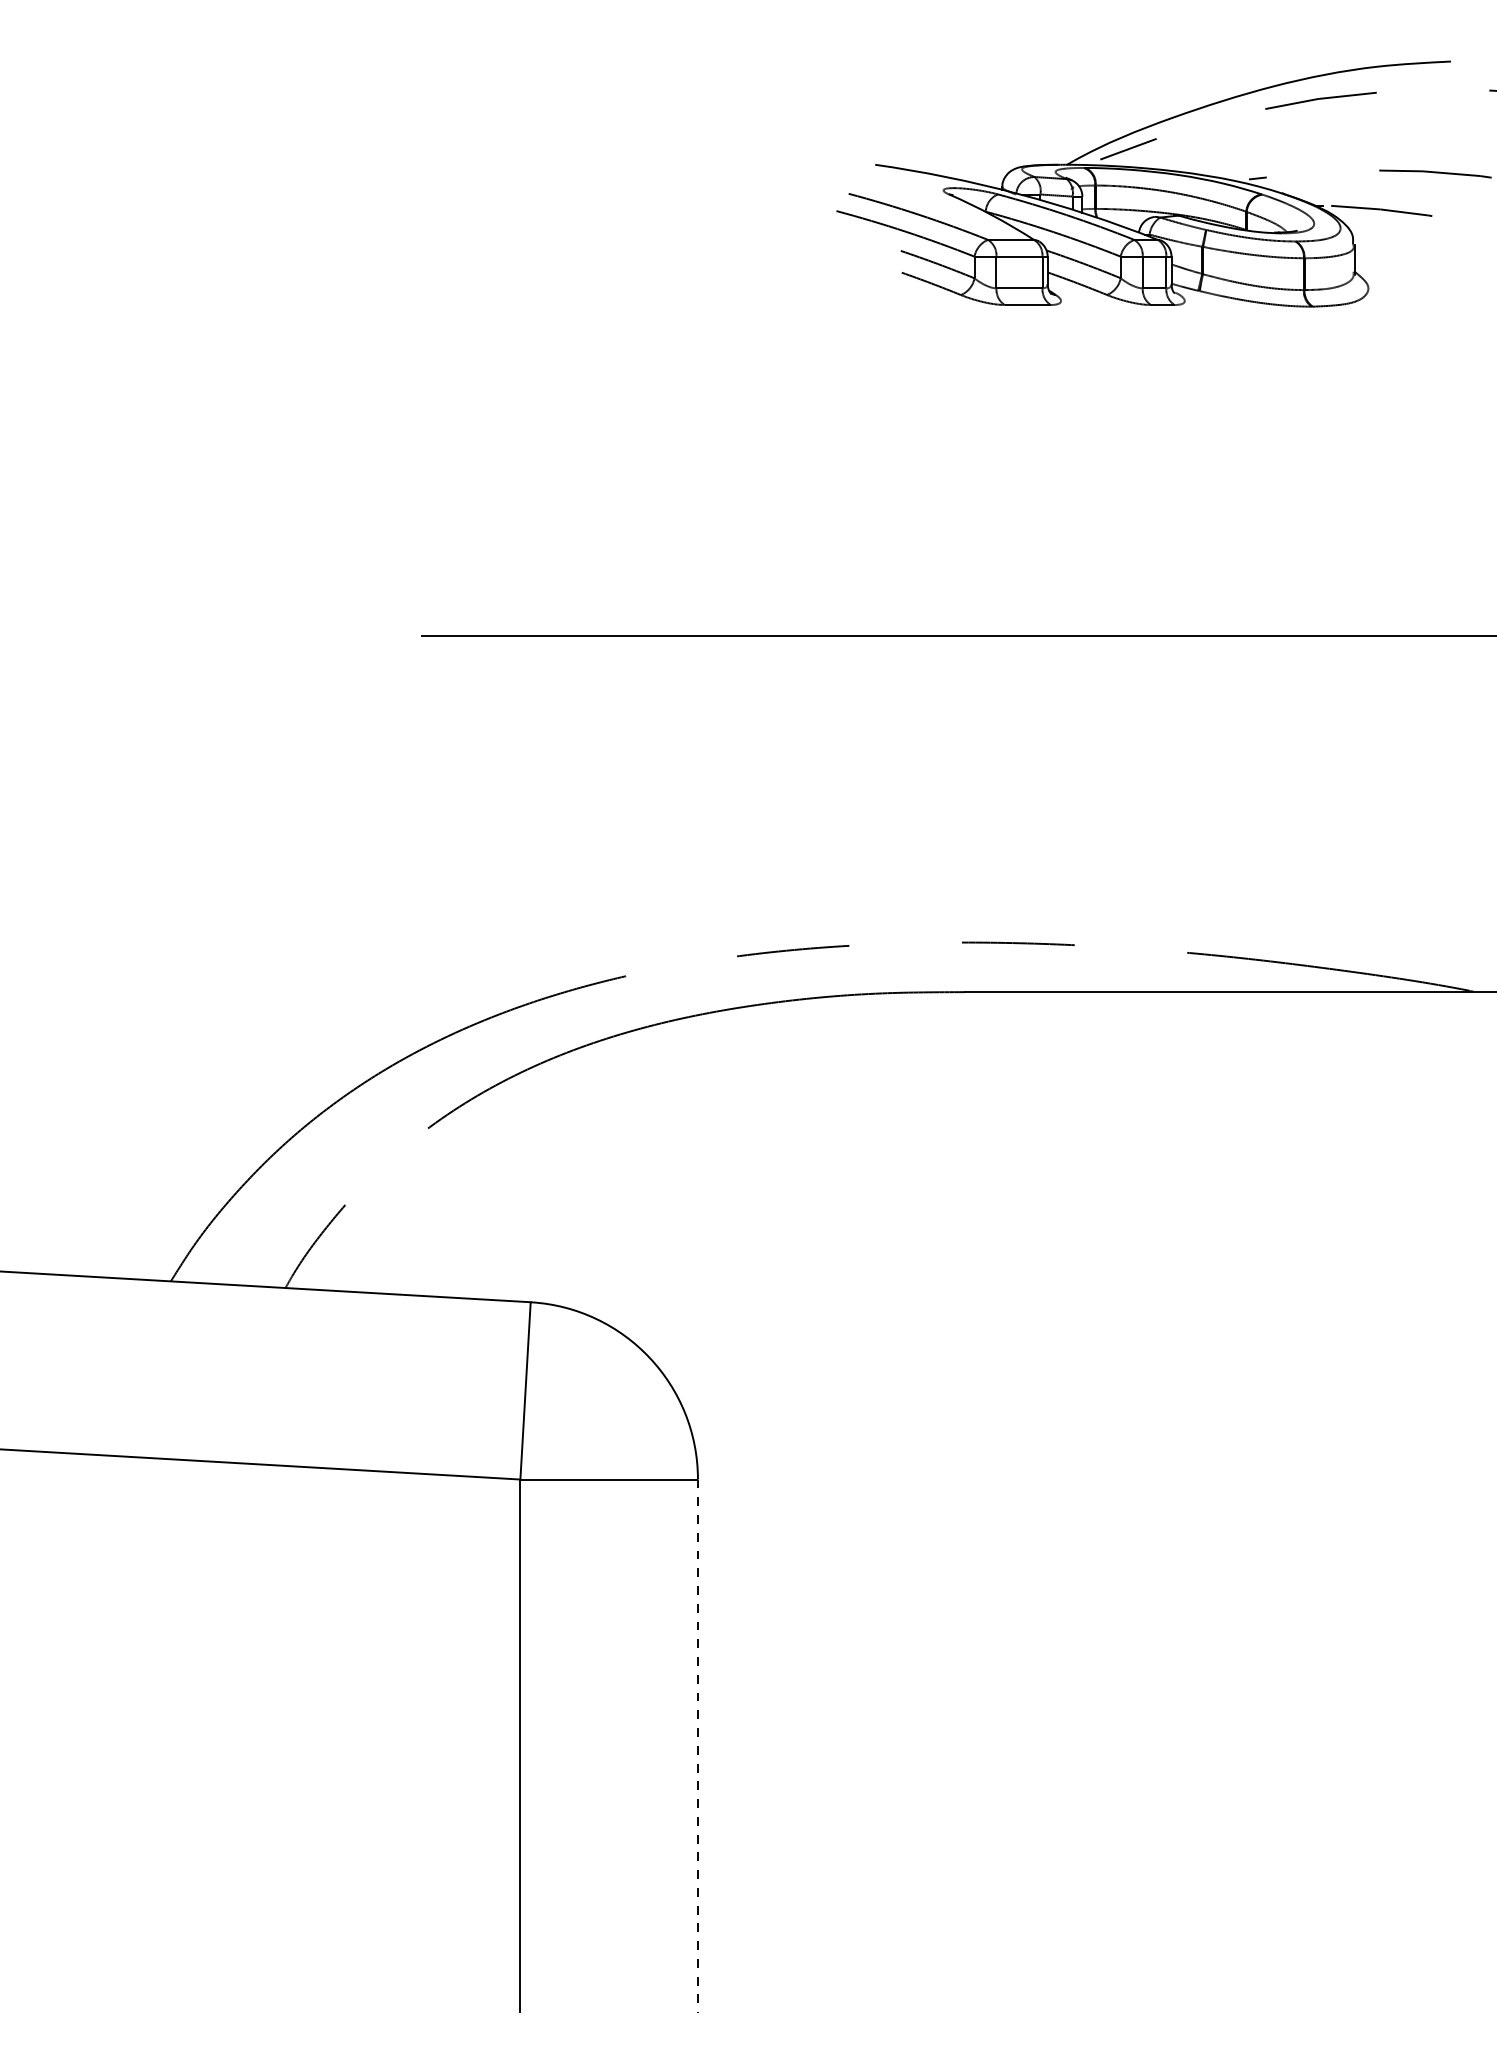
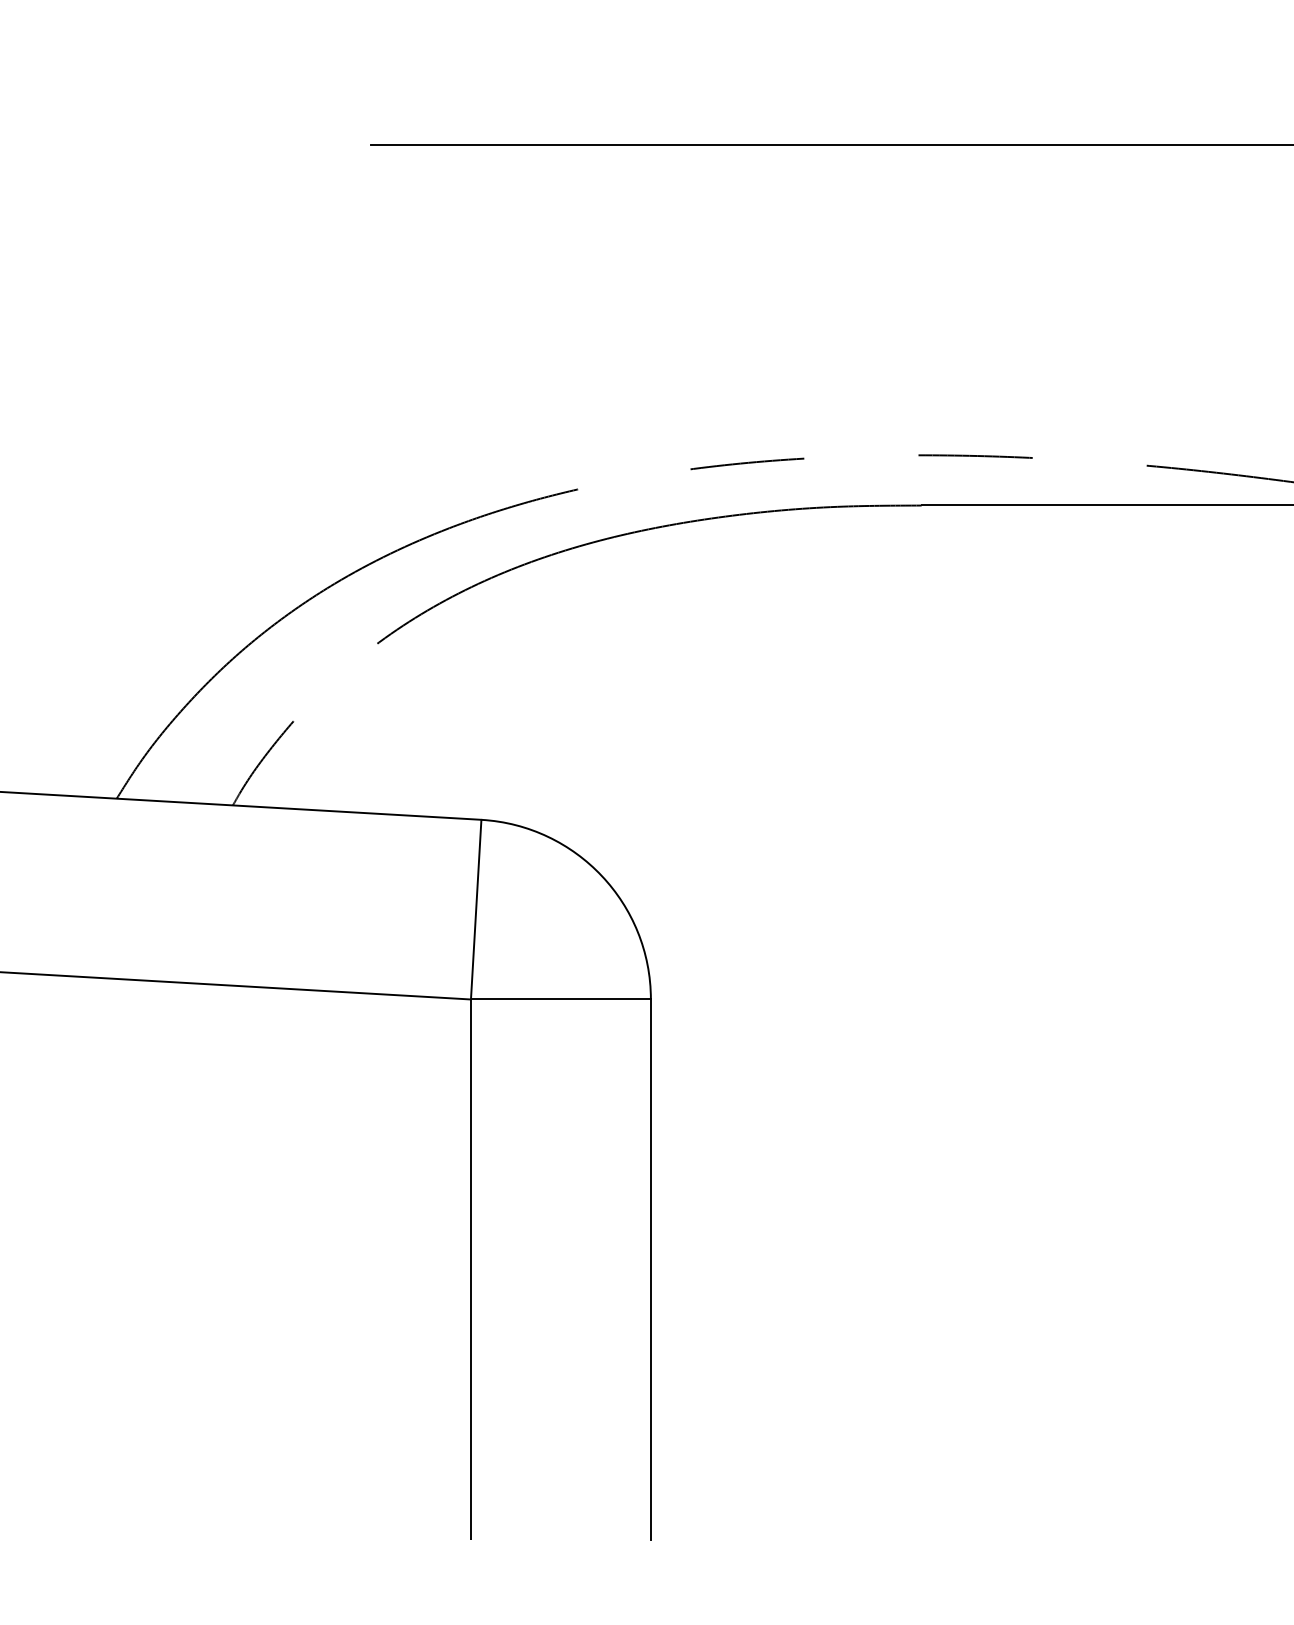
line: (697, 1746) -> (650, 1270), dashed -> solid

